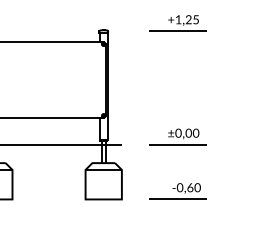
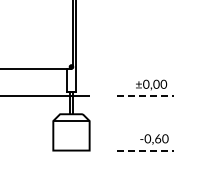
line: (177, 144) -> (145, 95), solid -> dashed
line: (177, 199) -> (145, 150), solid -> dashed

